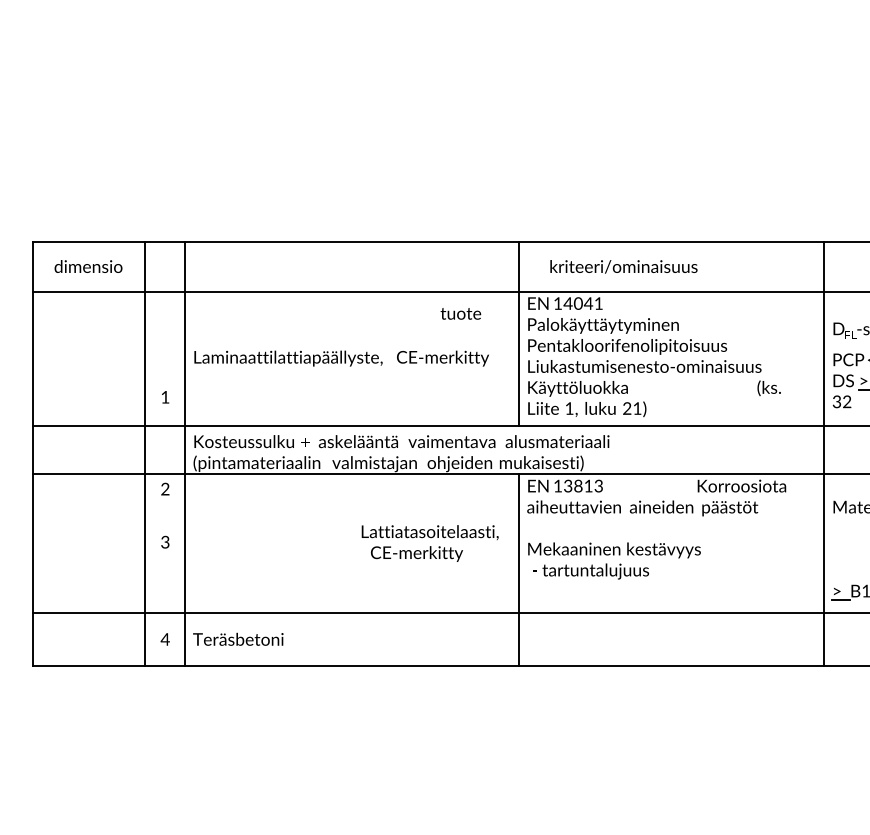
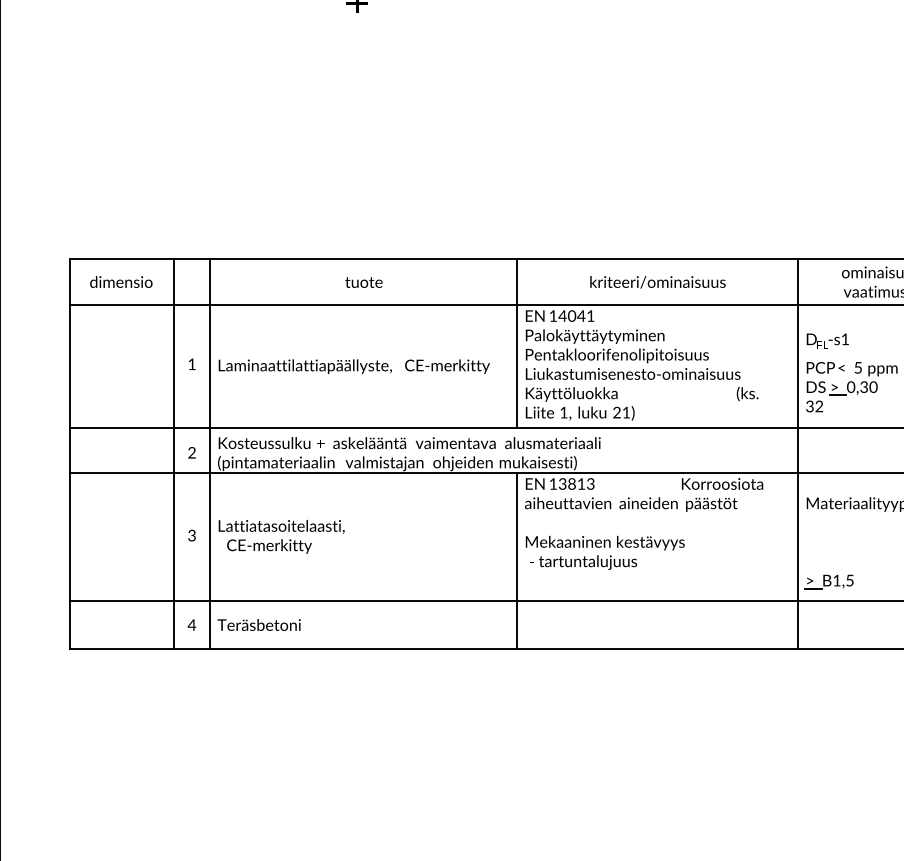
text: (623, 267) -> (657, 282), moved
text: (460, 313) -> (363, 282), moved
text: (165, 396) -> (192, 363), moved
text: (164, 488) -> (191, 452), moved
text: (429, 543) -> (281, 536), moved

